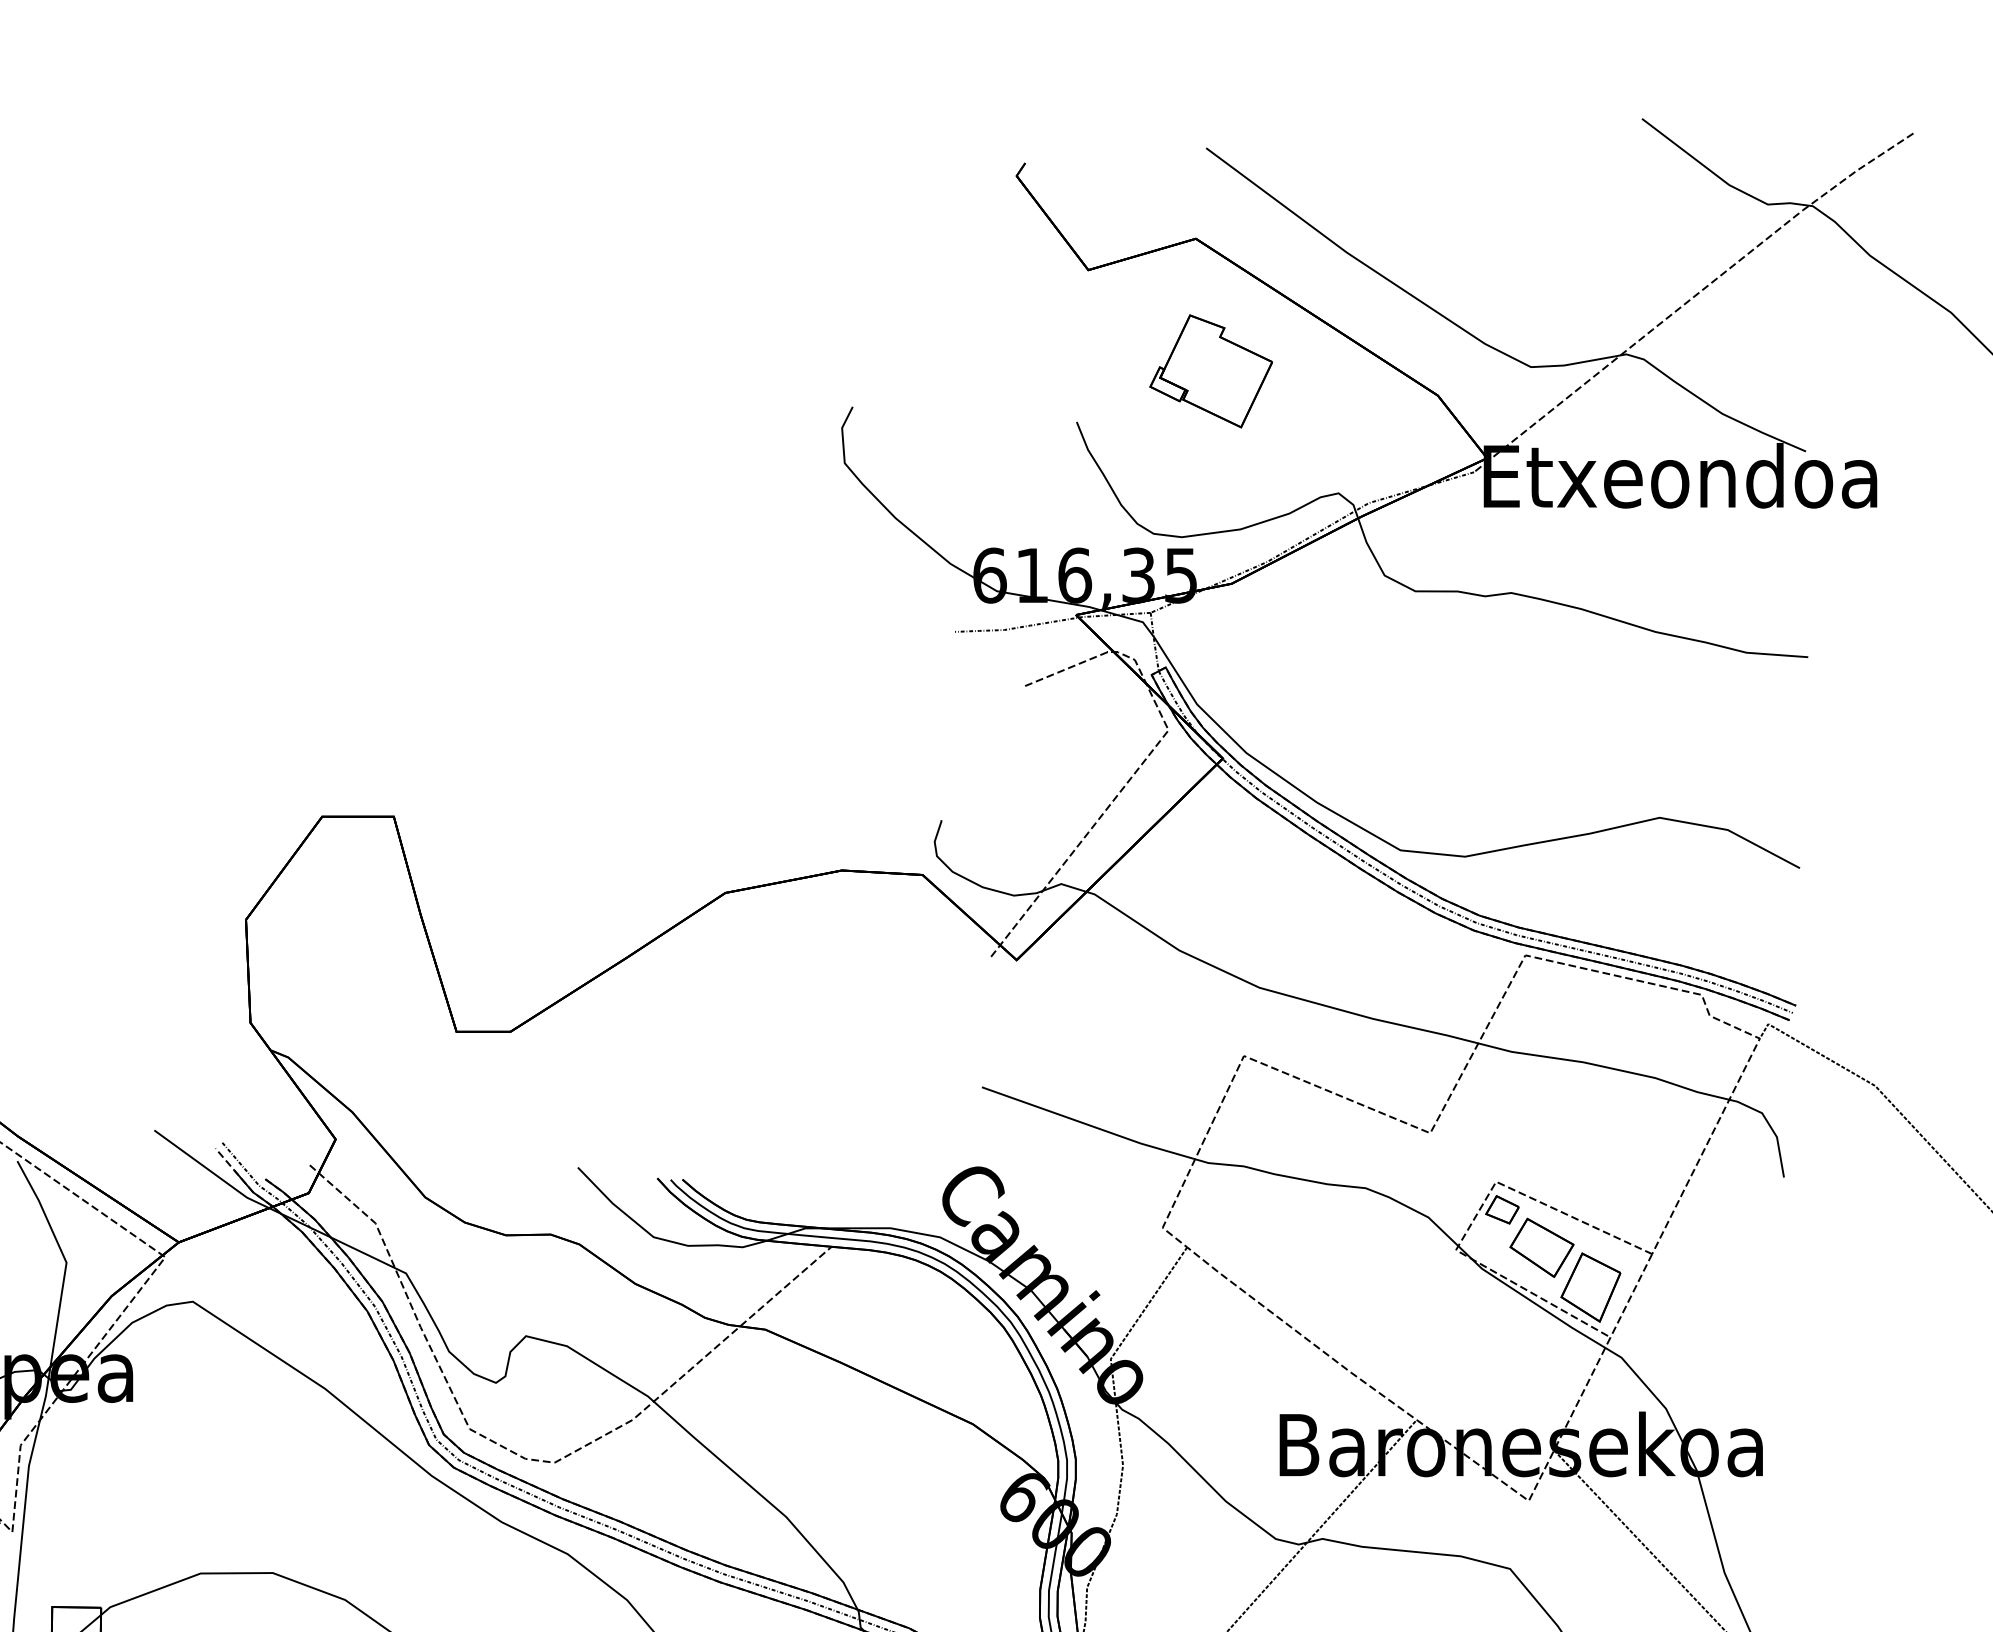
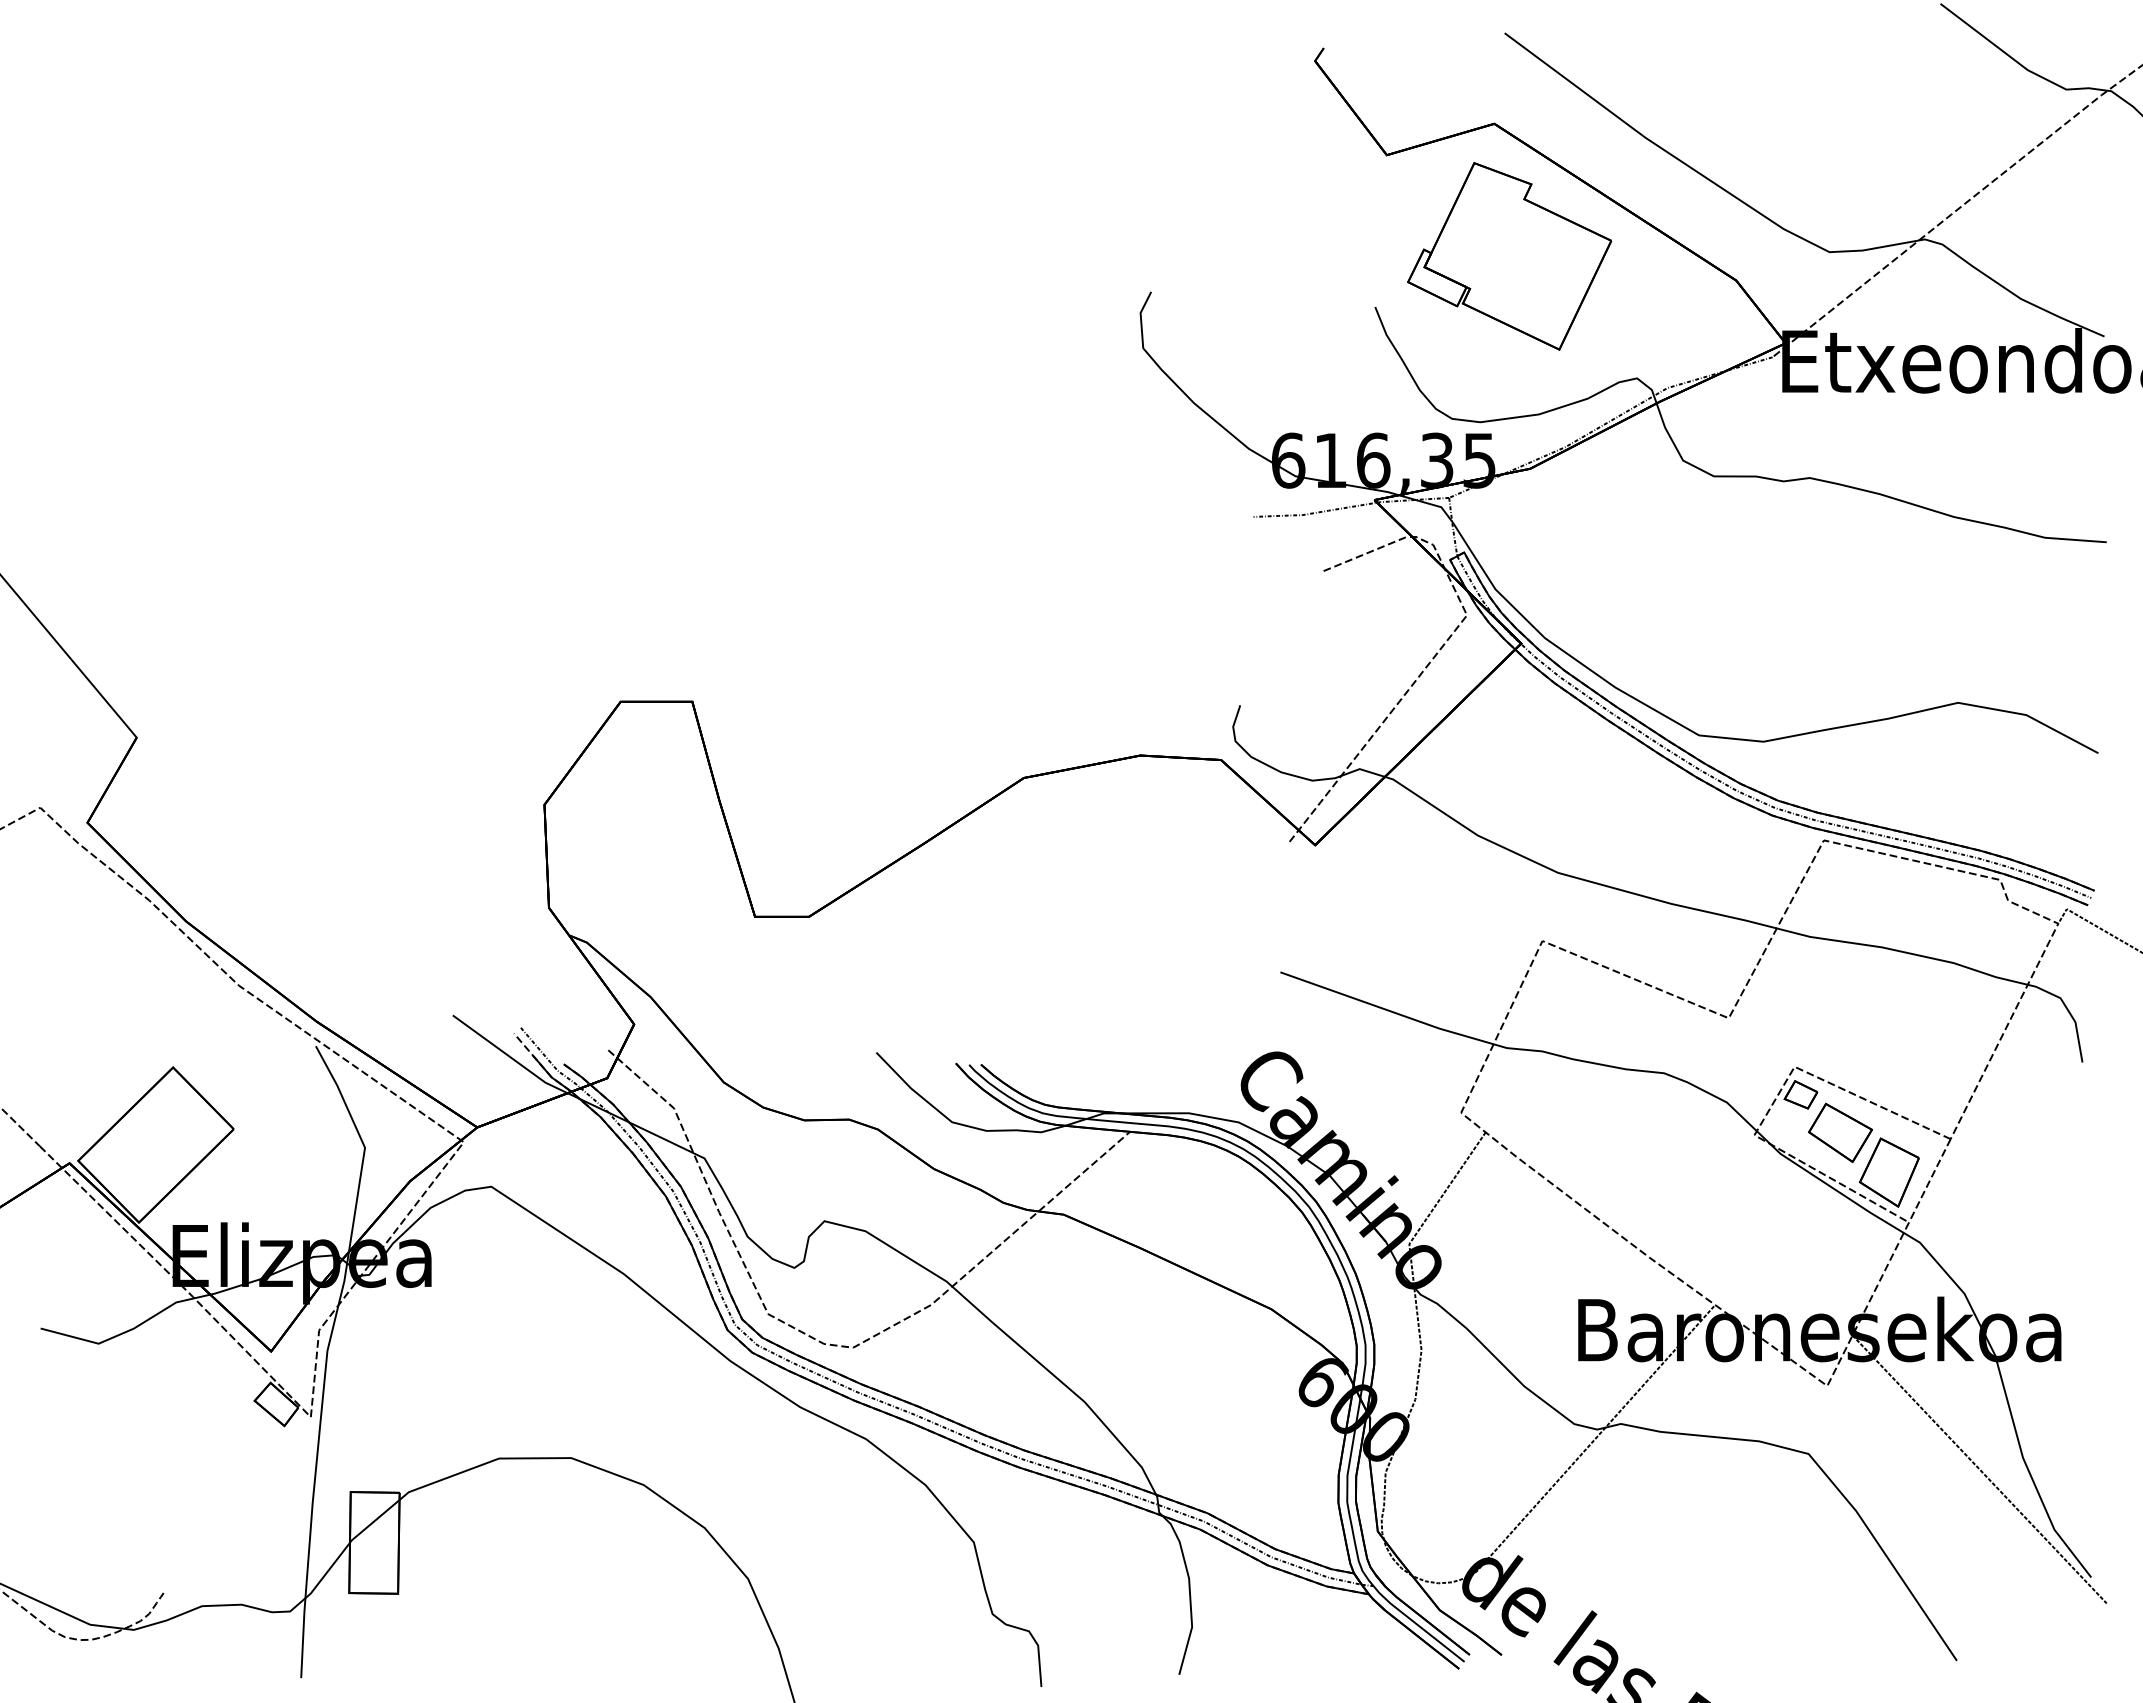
part: (1211, 371) -> (1509, 256), size x1.67

